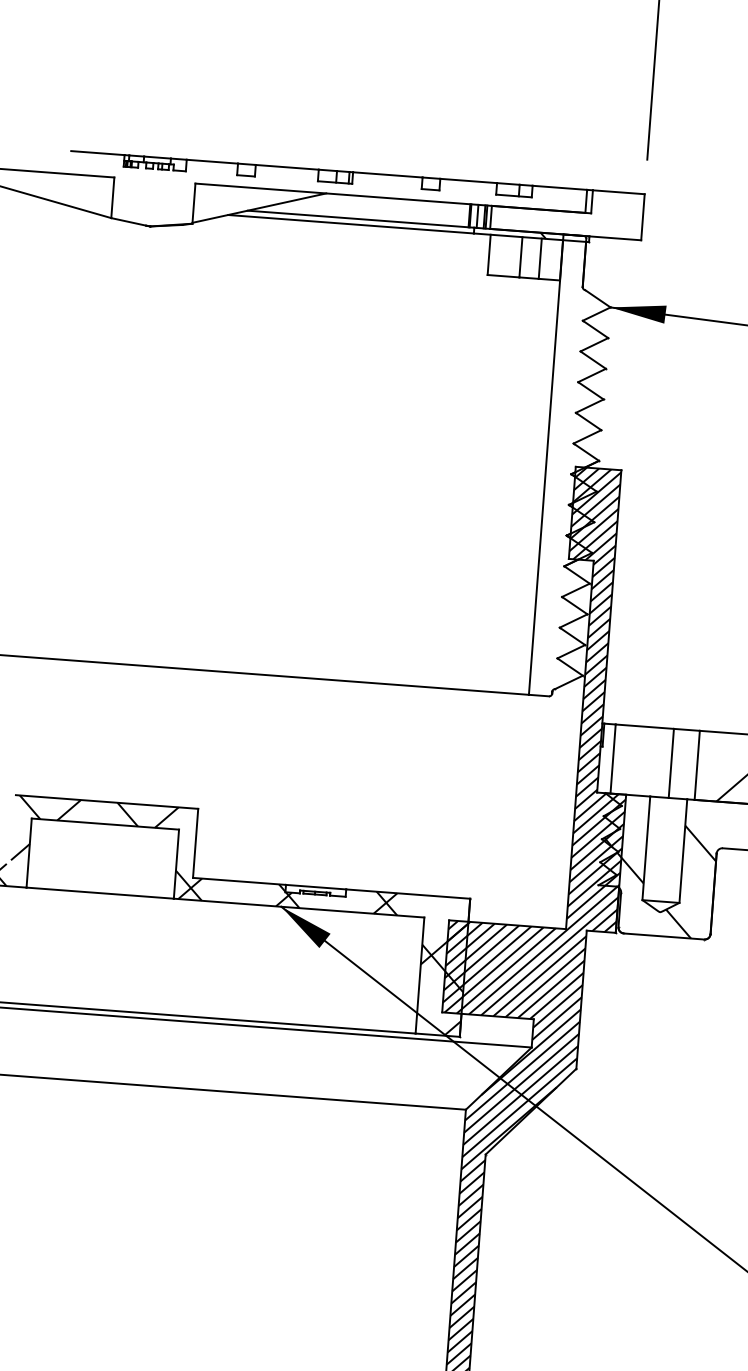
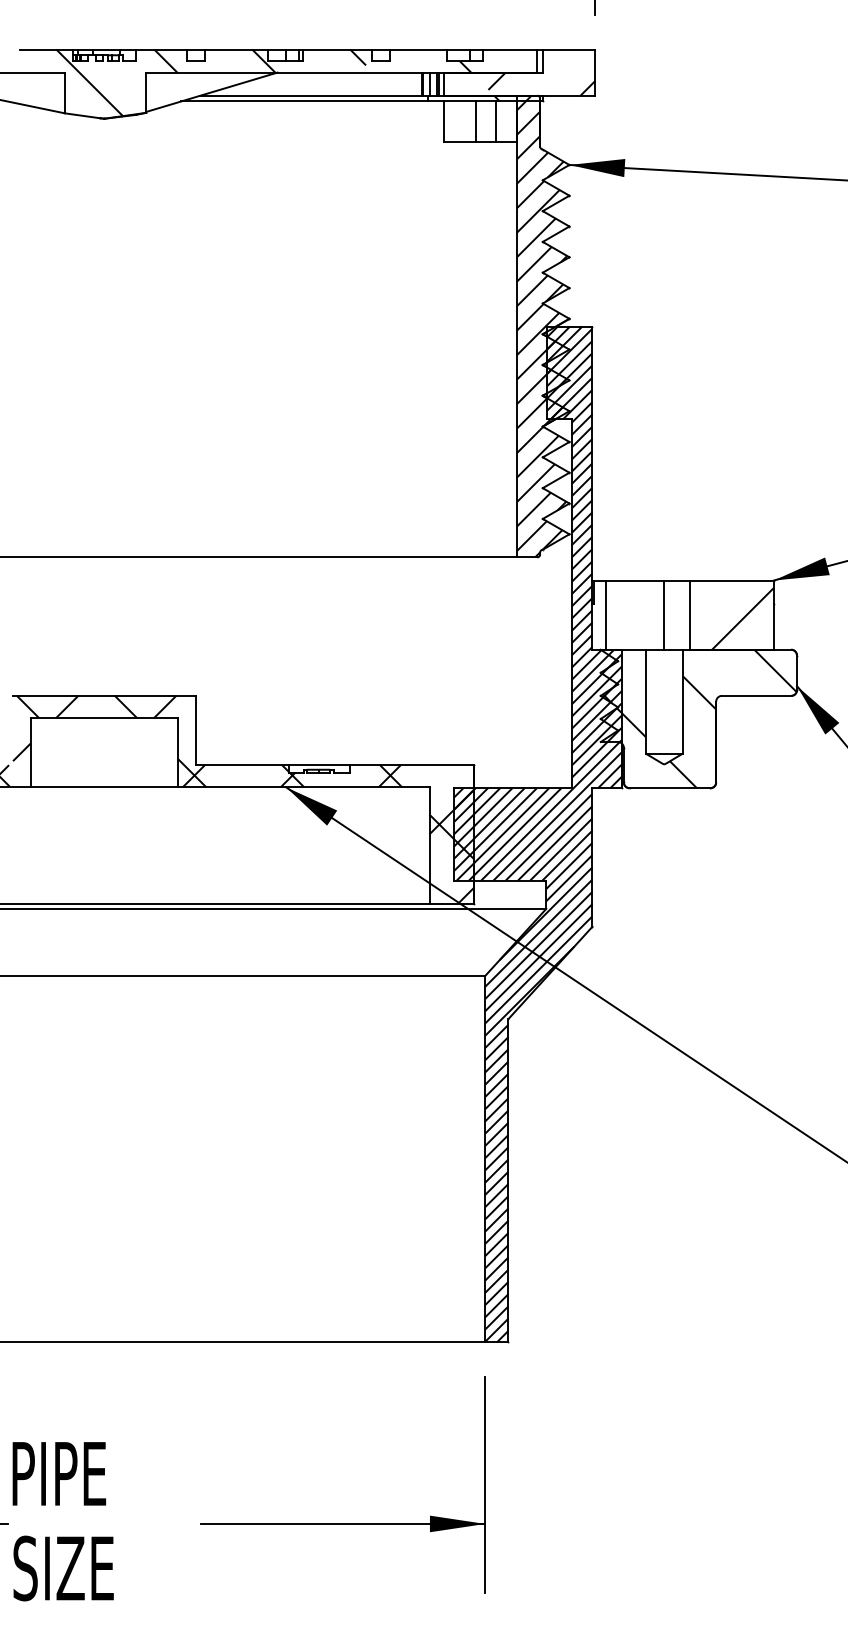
hatch: (311, 202) -> (263, 82), added
hatch: (588, 224) -> (541, 83), added
hatch: (571, 466) -> (542, 326), added

